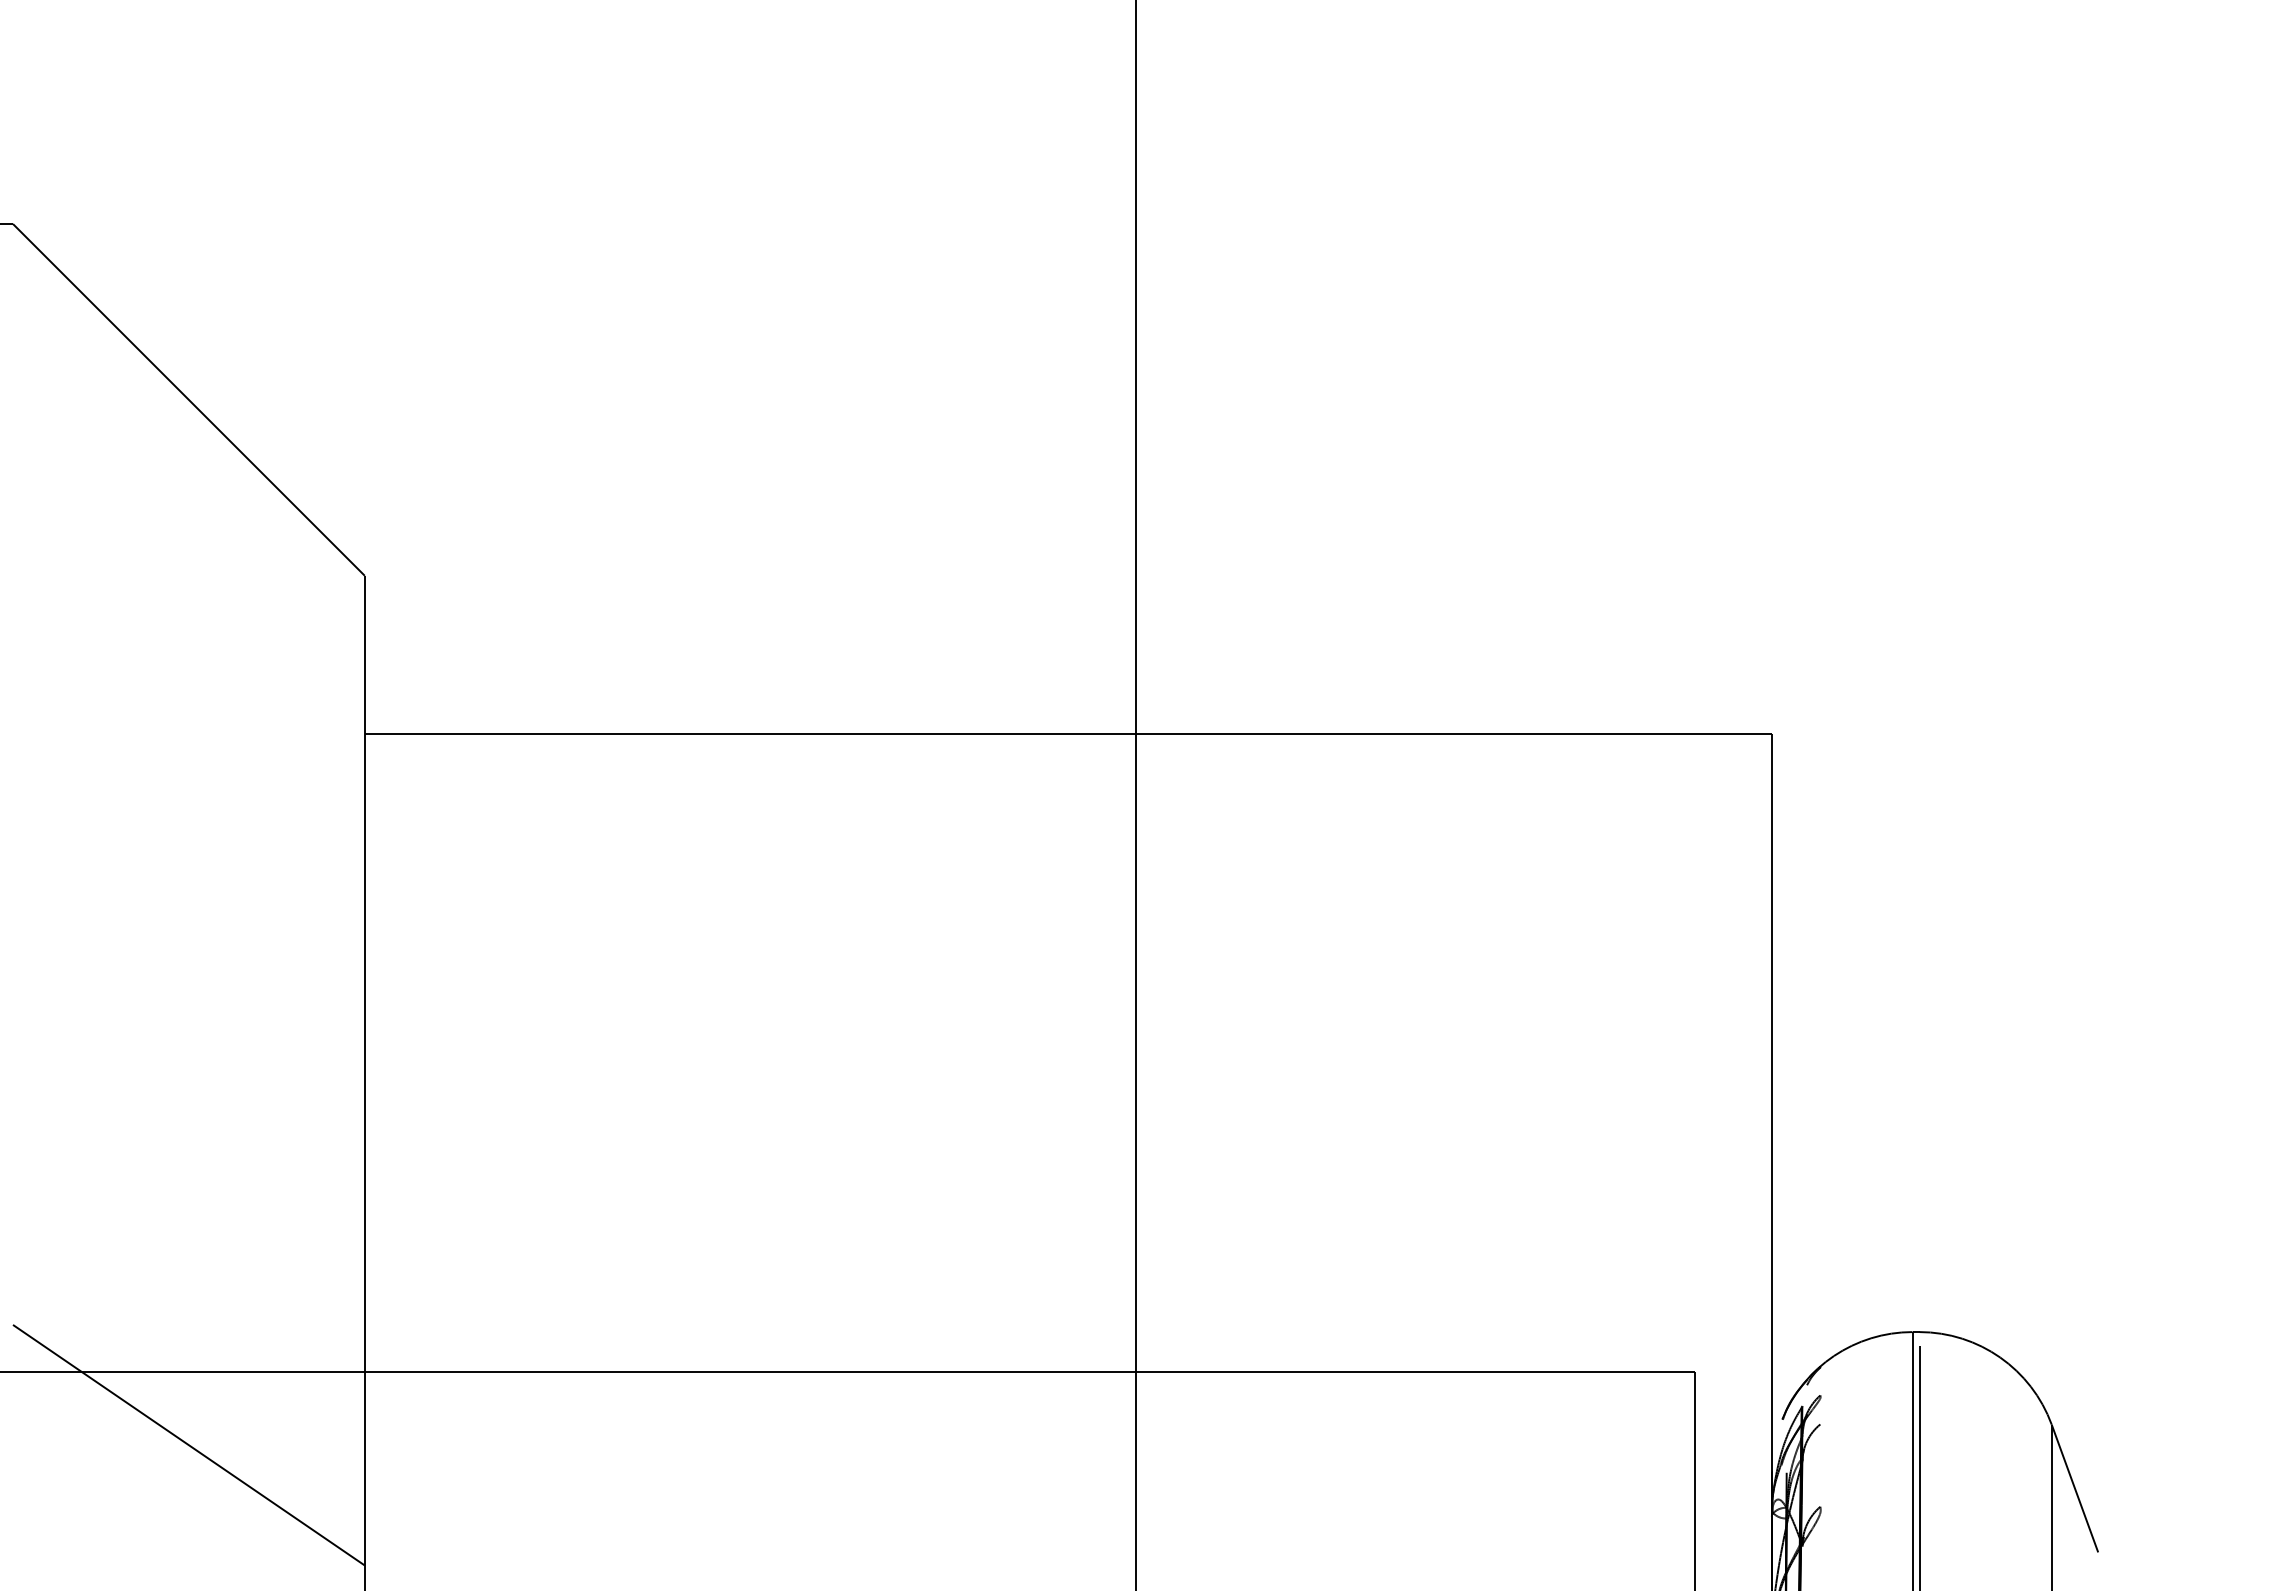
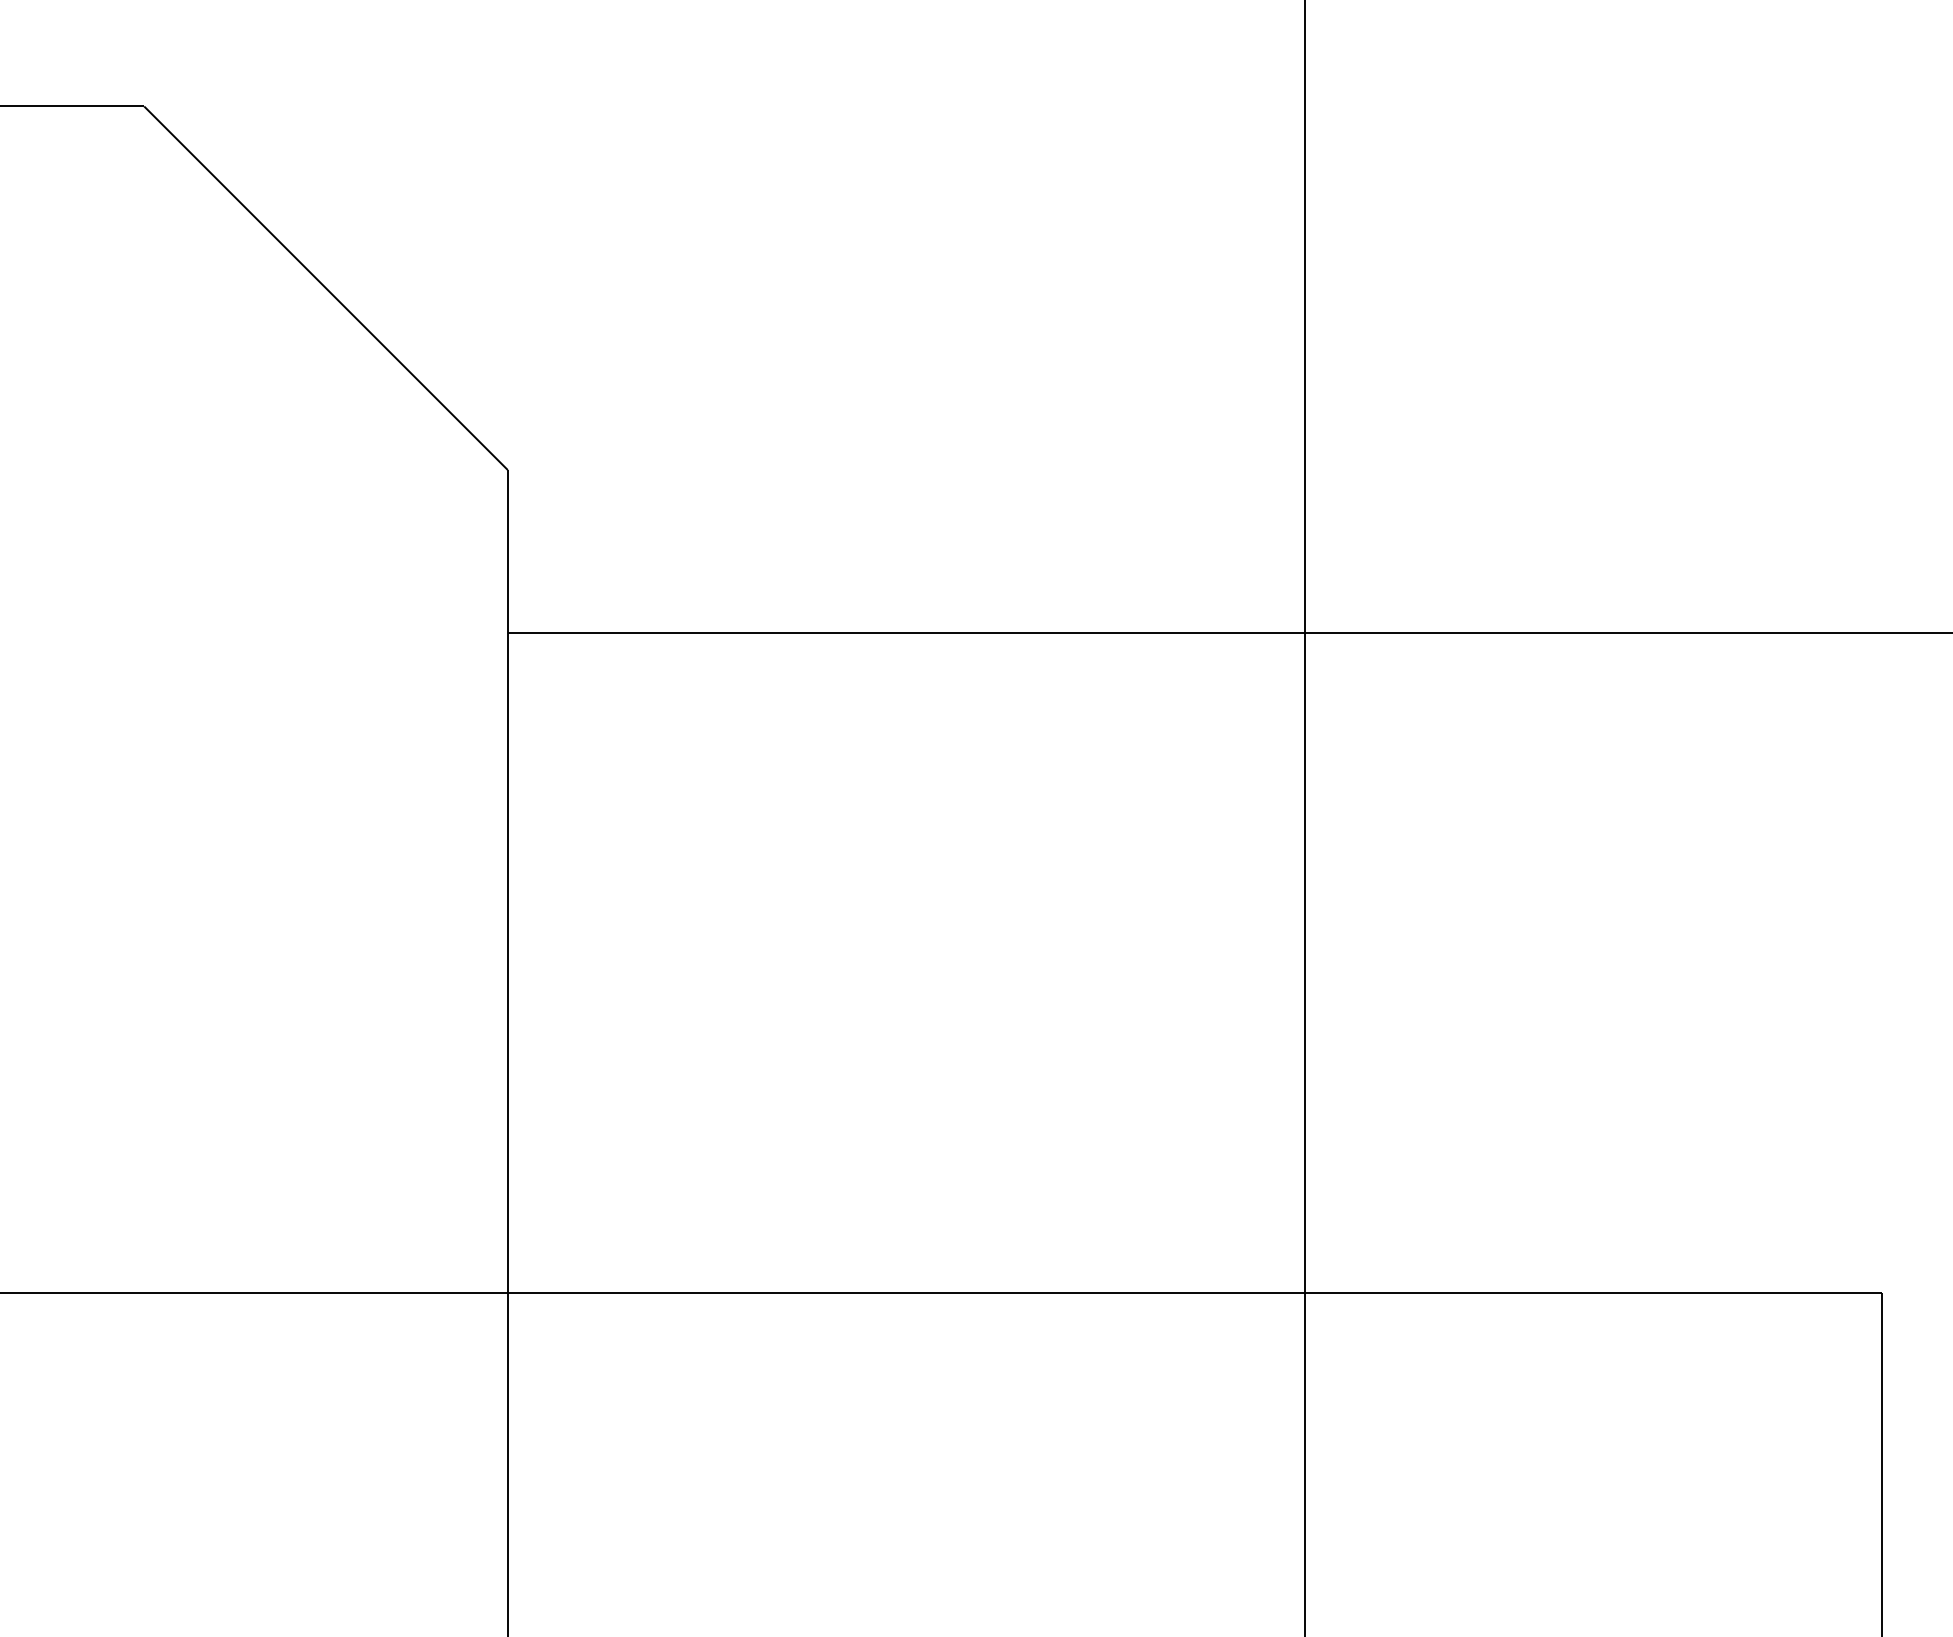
line: (188, 1444) -> (325, 1367), removed

